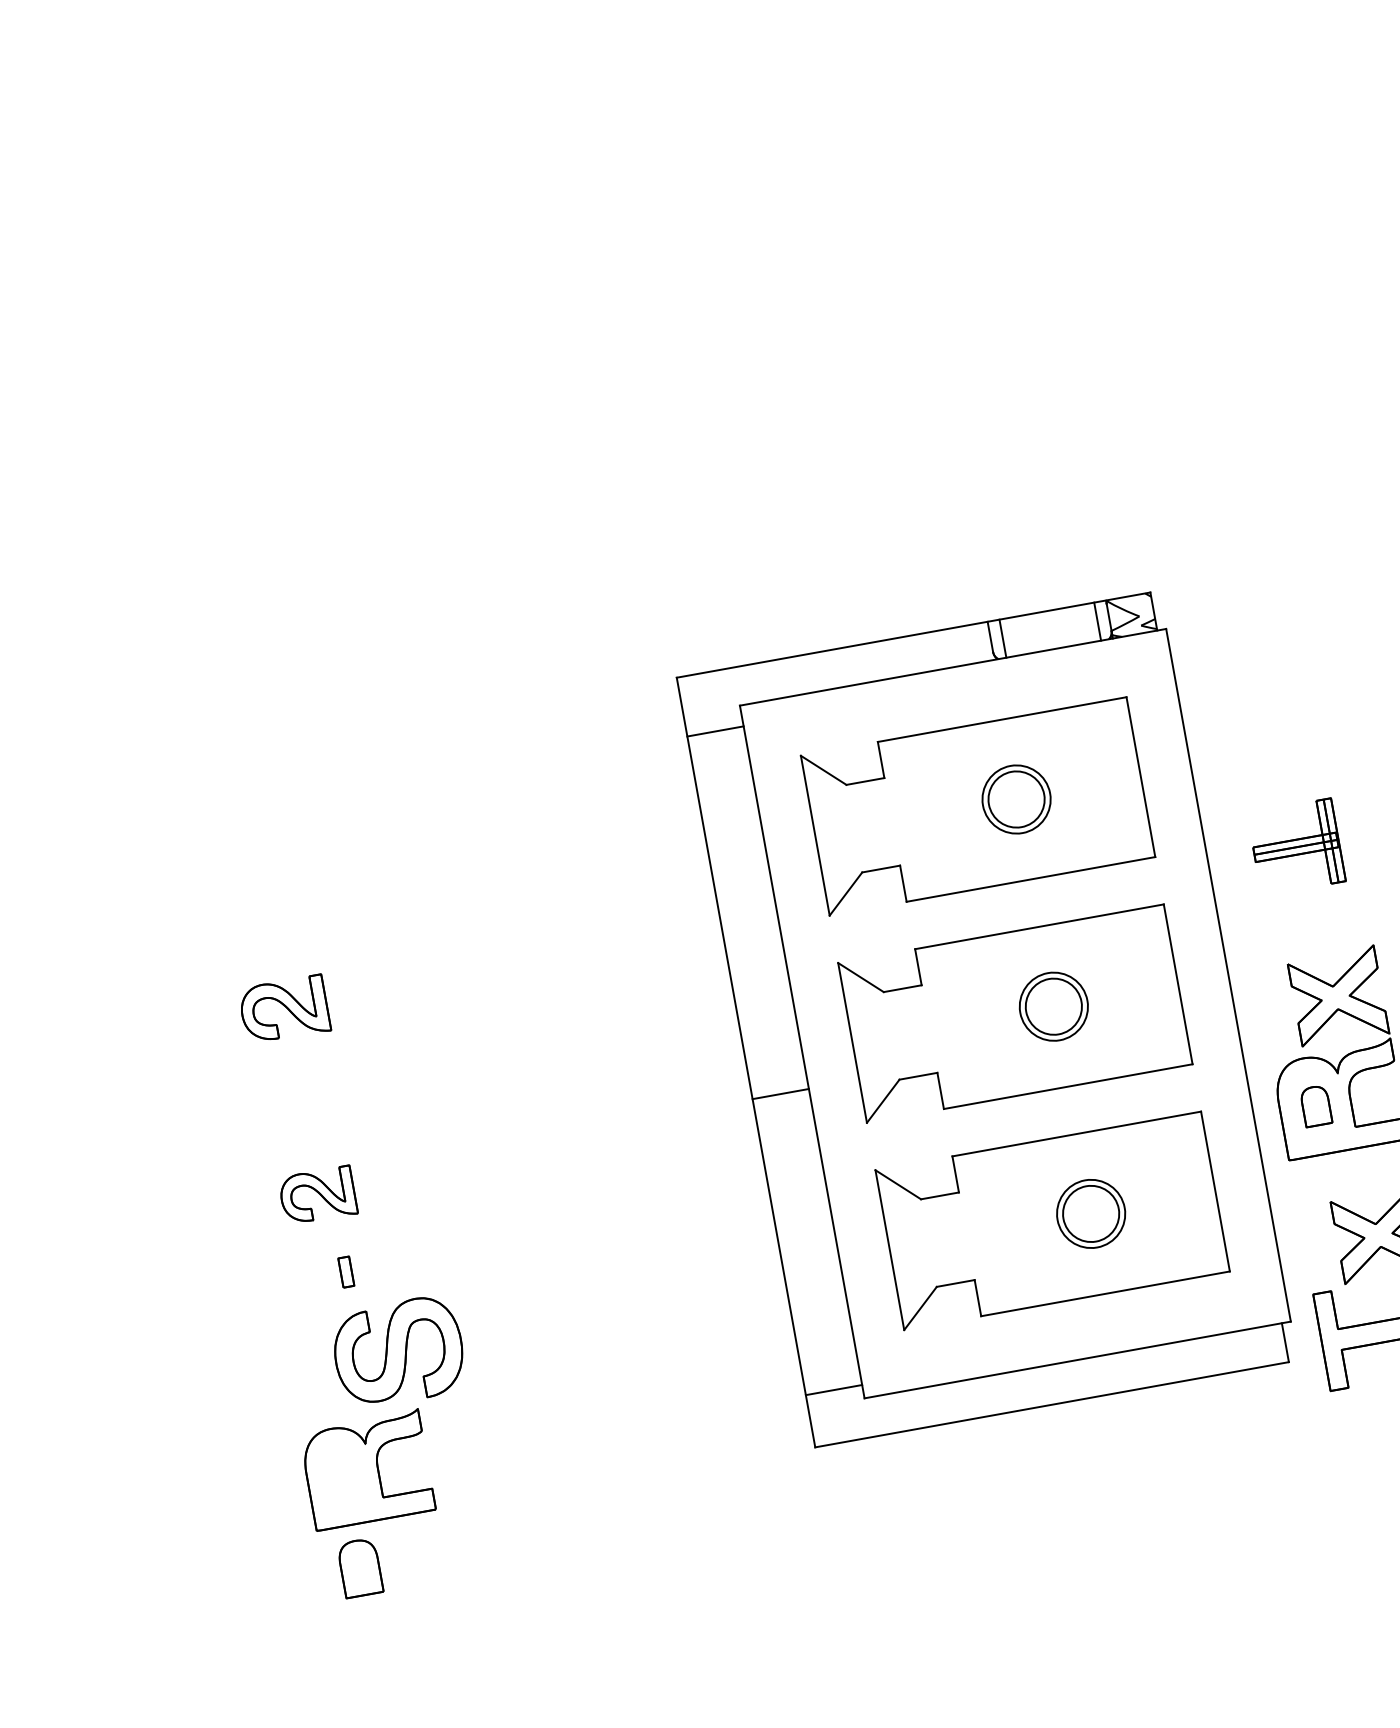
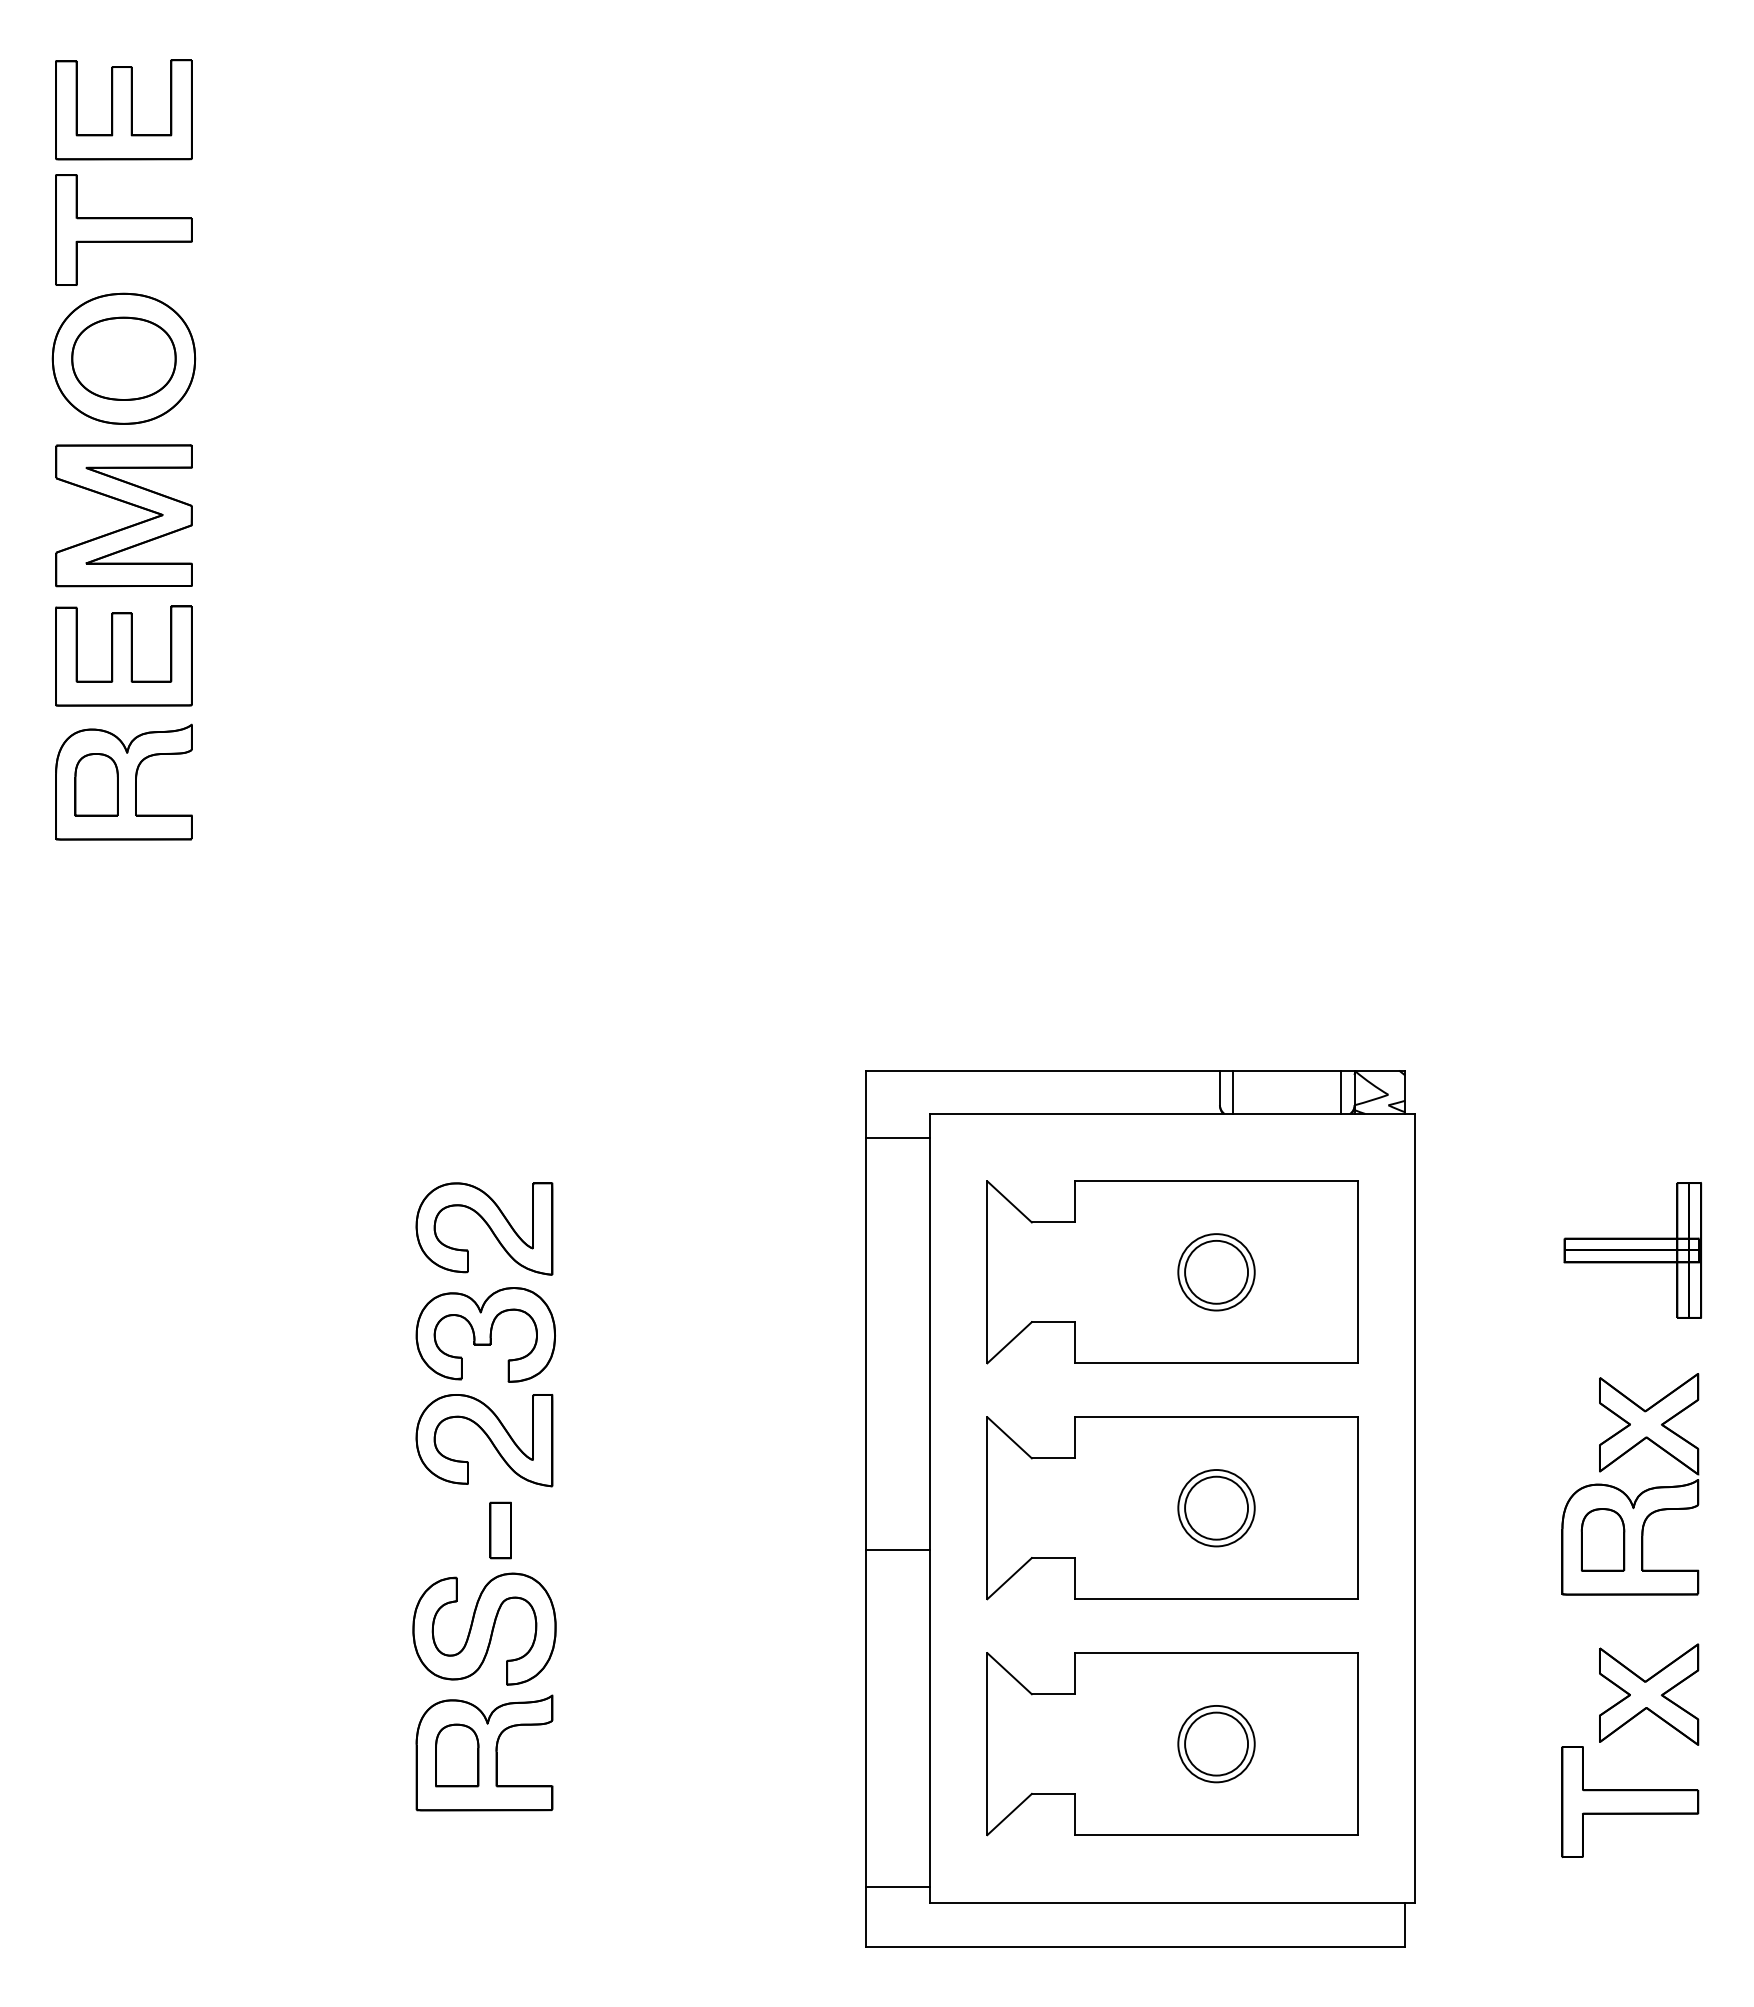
part: (1296, 847) -> (1632, 1250), size x1.43
part: (284, 1009) -> (484, 1228), size x1.43
part: (987, 1018) -> (1140, 1508), moved
part: (302, 1102) -> (485, 1334), added
part: (1315, 1105) -> (1602, 1539), size x1.43
part: (317, 1195) -> (484, 1440), size x1.67
part: (346, 1272) -> (500, 1530), size x1.67
part: (398, 1351) -> (484, 1628), moved
part: (360, 1567) -> (457, 1755), moved

